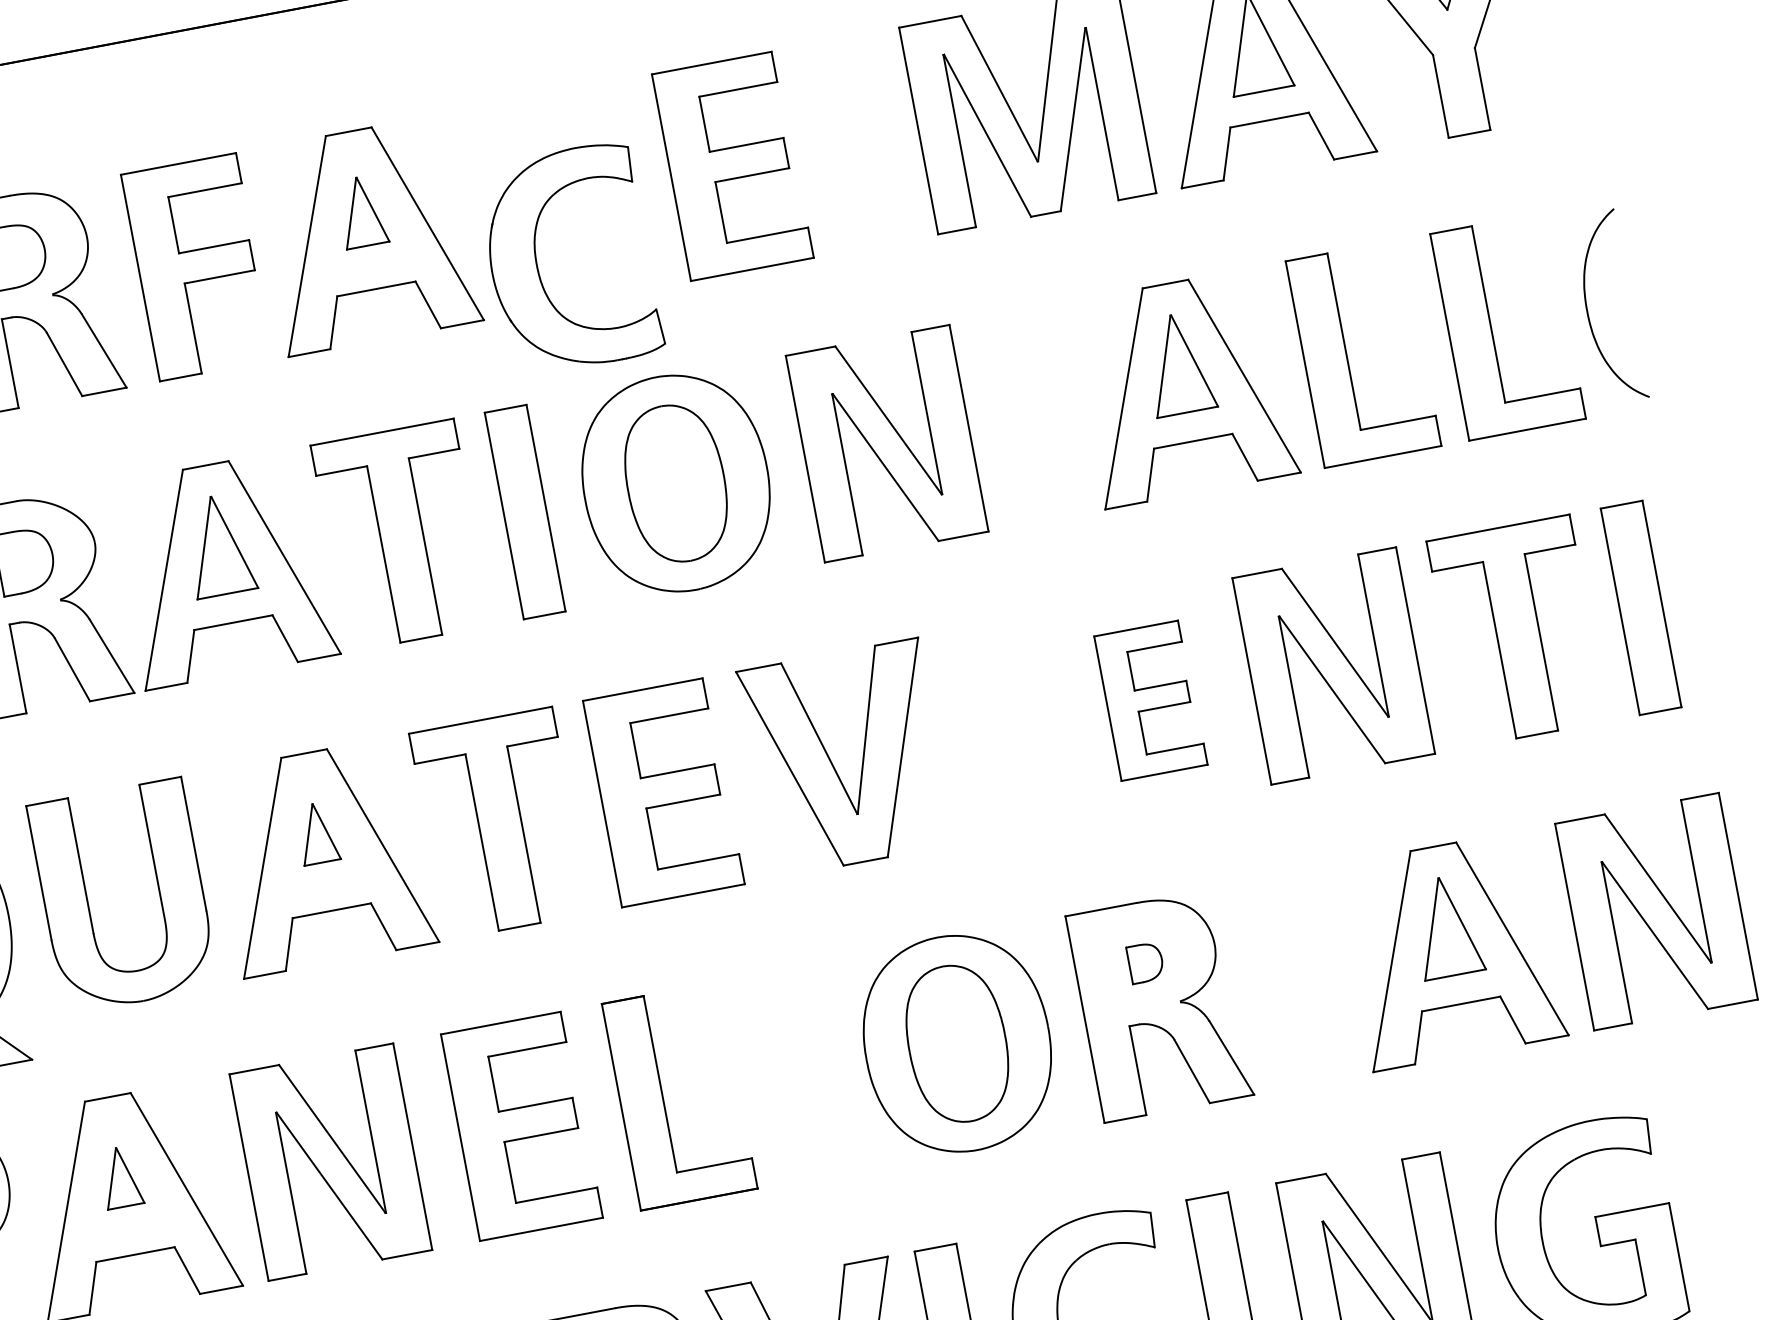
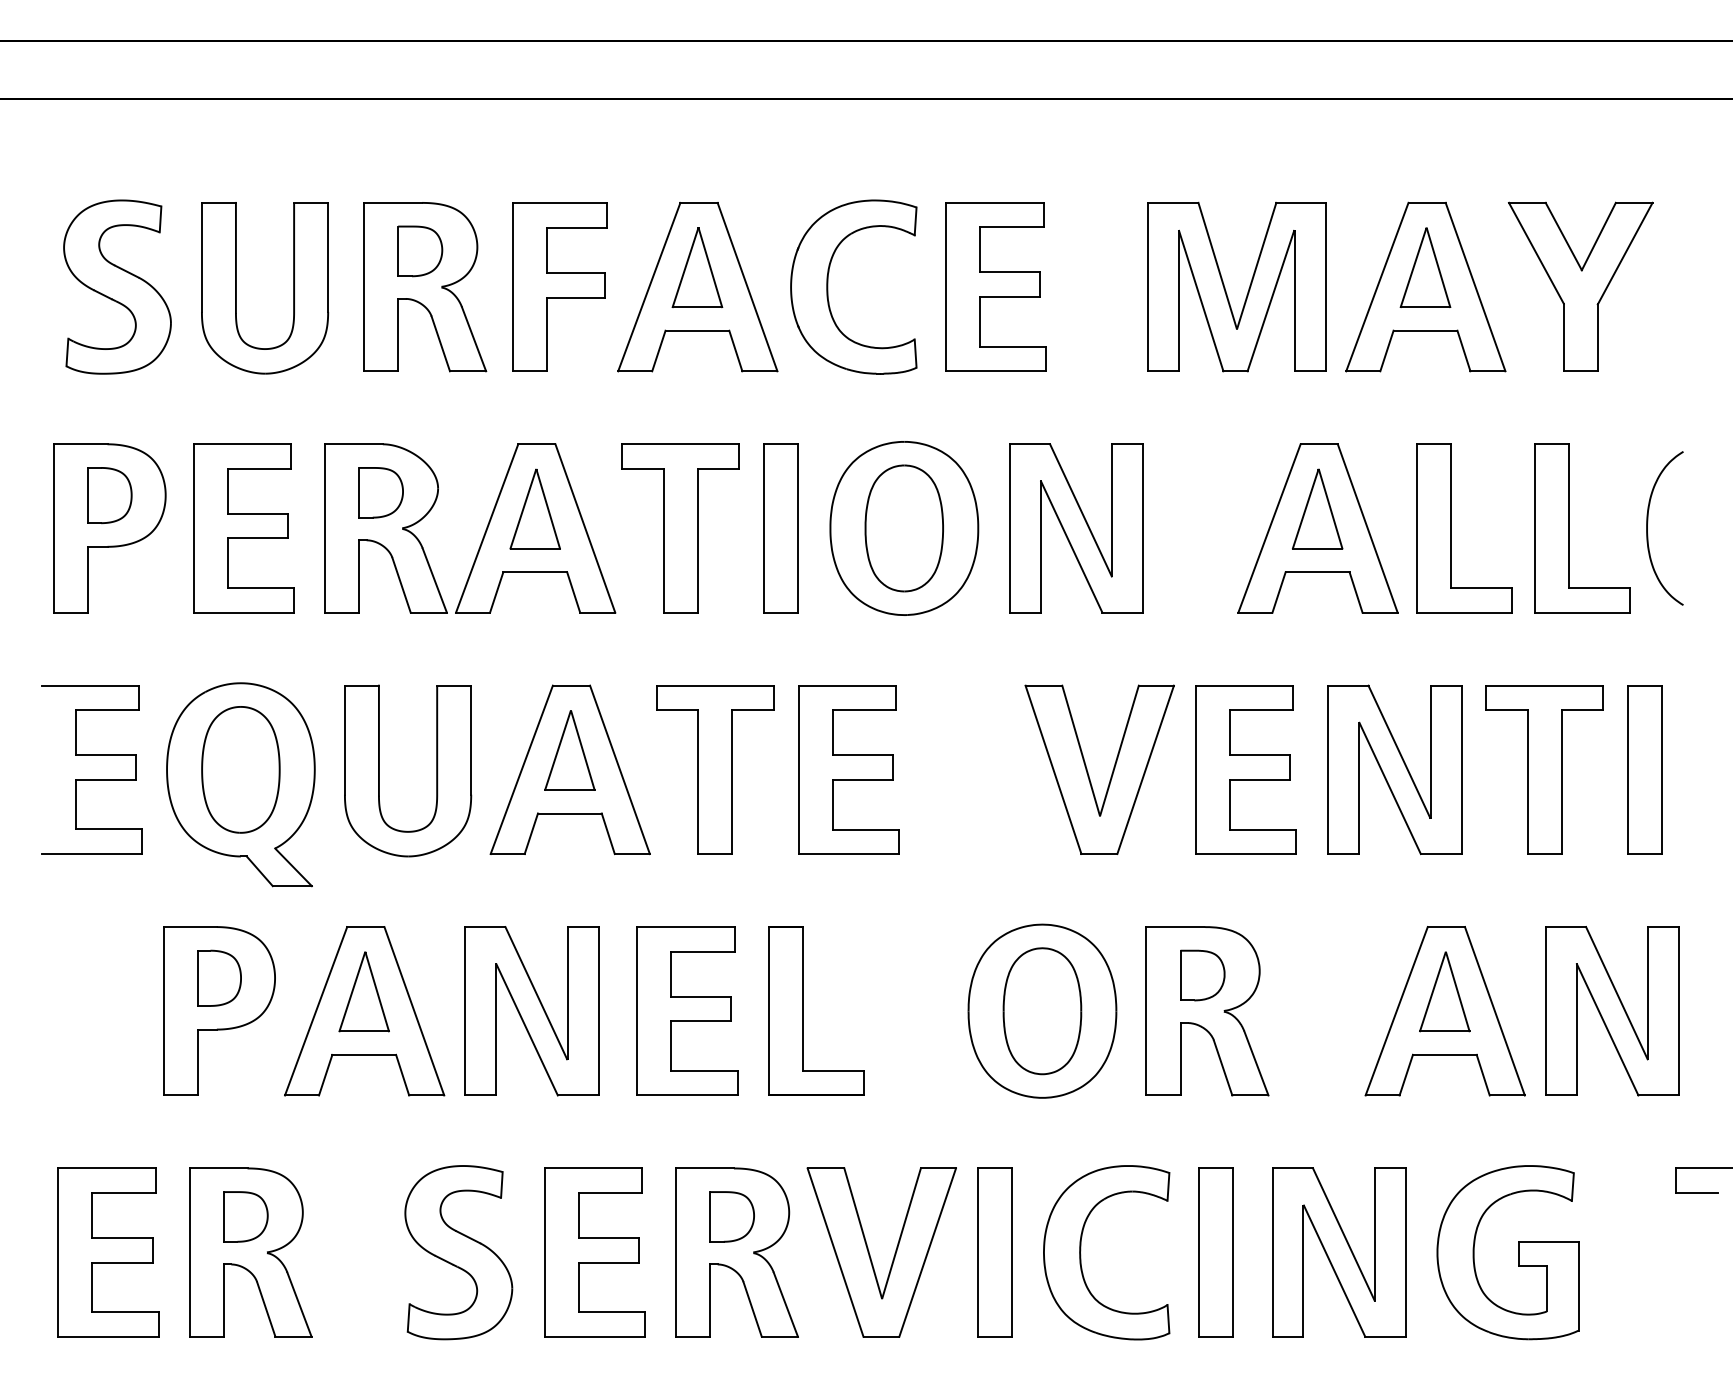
part: (361, 211) -> (697, 267), size x1.43
part: (538, 264) -> (828, 286), moved
part: (1150, 700) -> (1245, 769), size x1.43
part: (833, 763) -> (1088, 772), moved
part: (316, 833) -> (569, 750), size x1.67
part: (1145, 962) -> (1202, 975), size x1.67
part: (119, 1176) -> (363, 991), size x1.67

